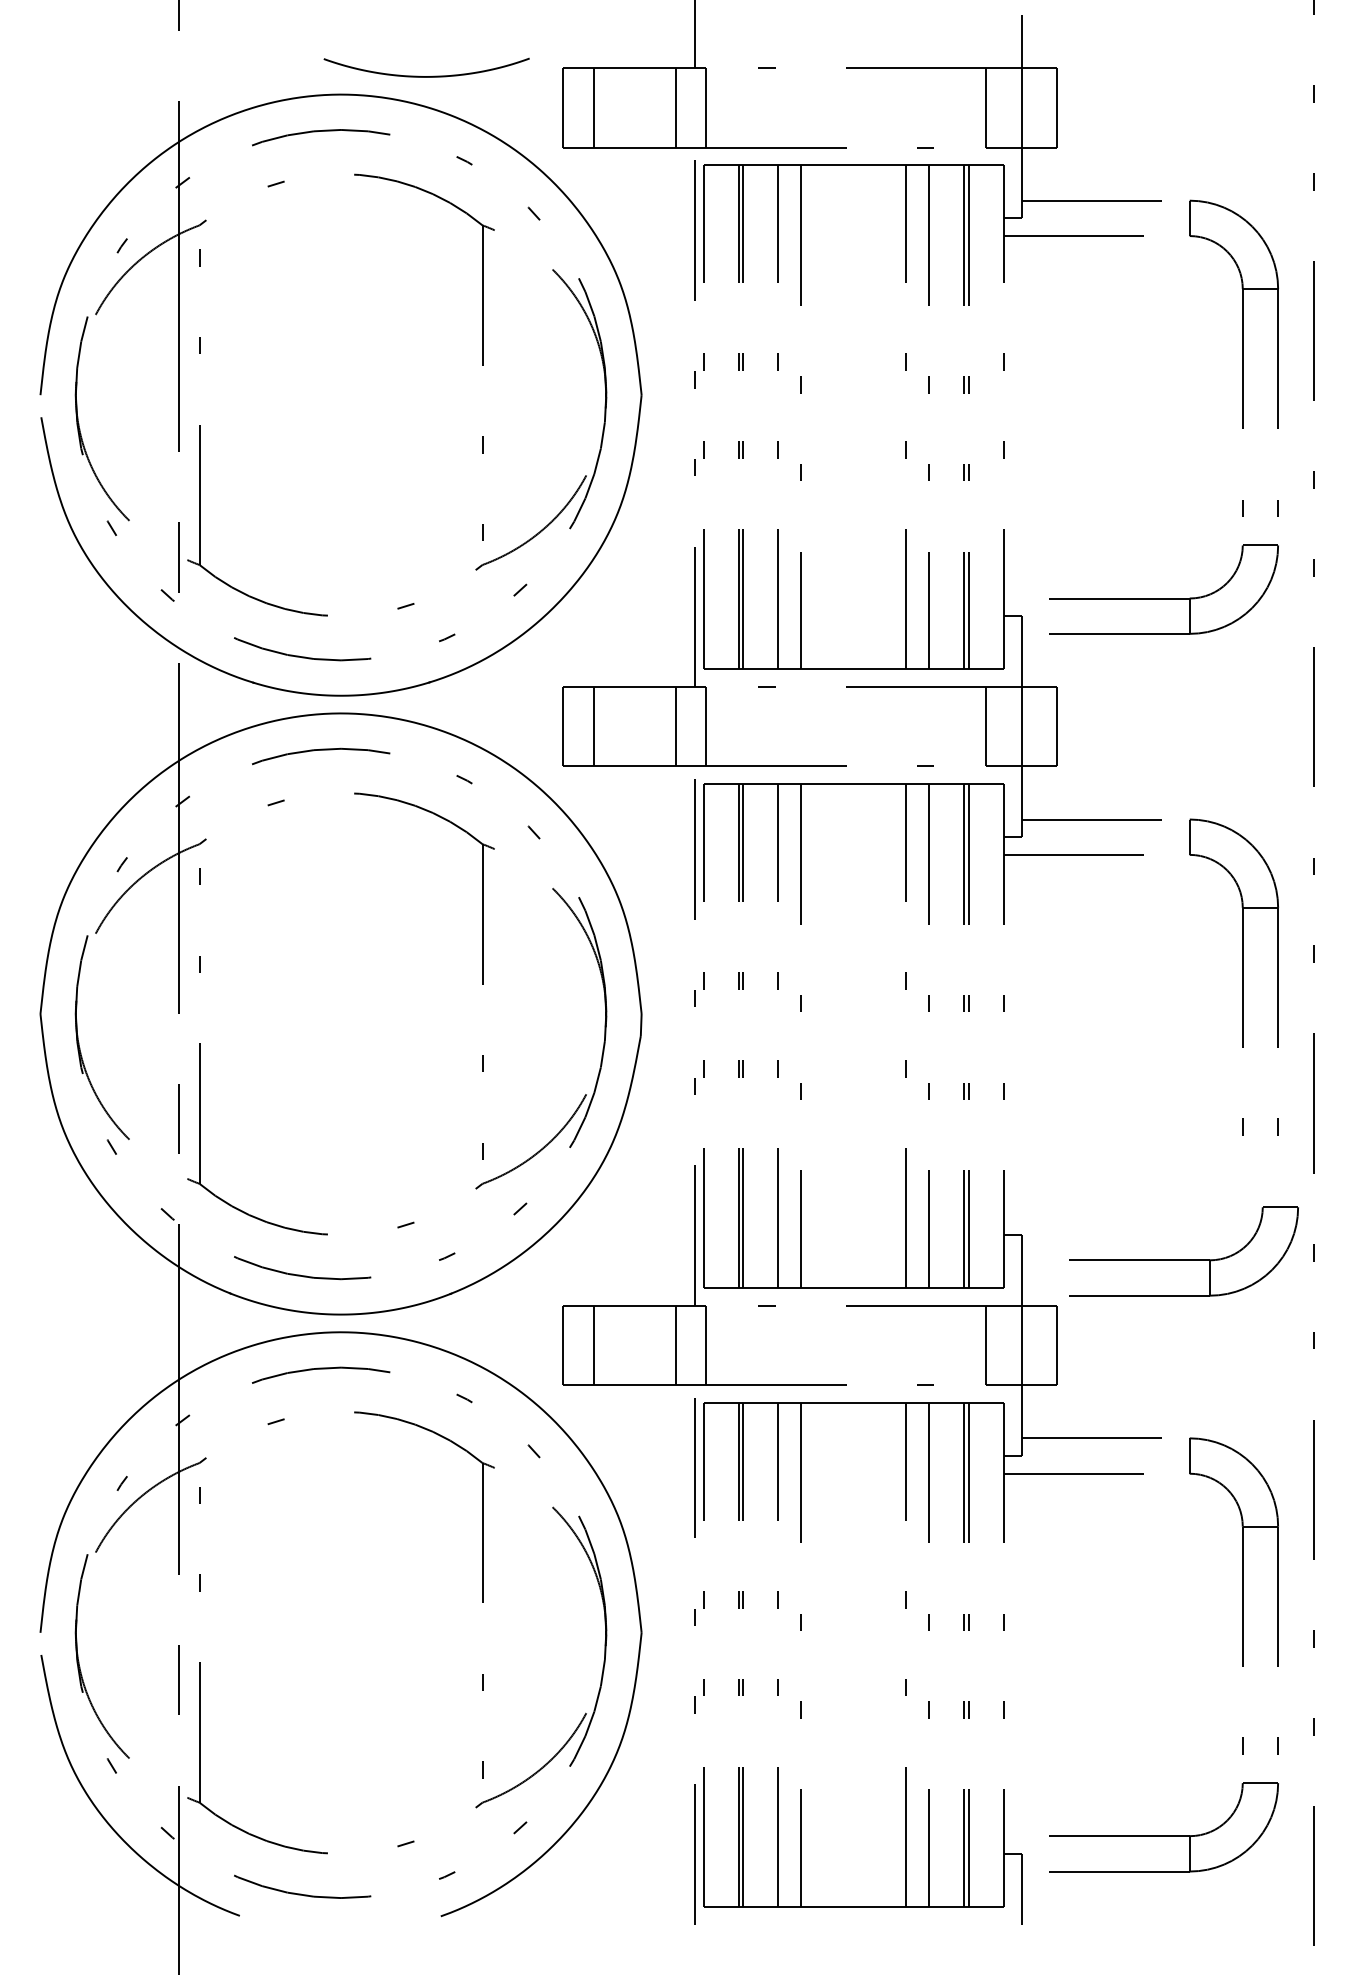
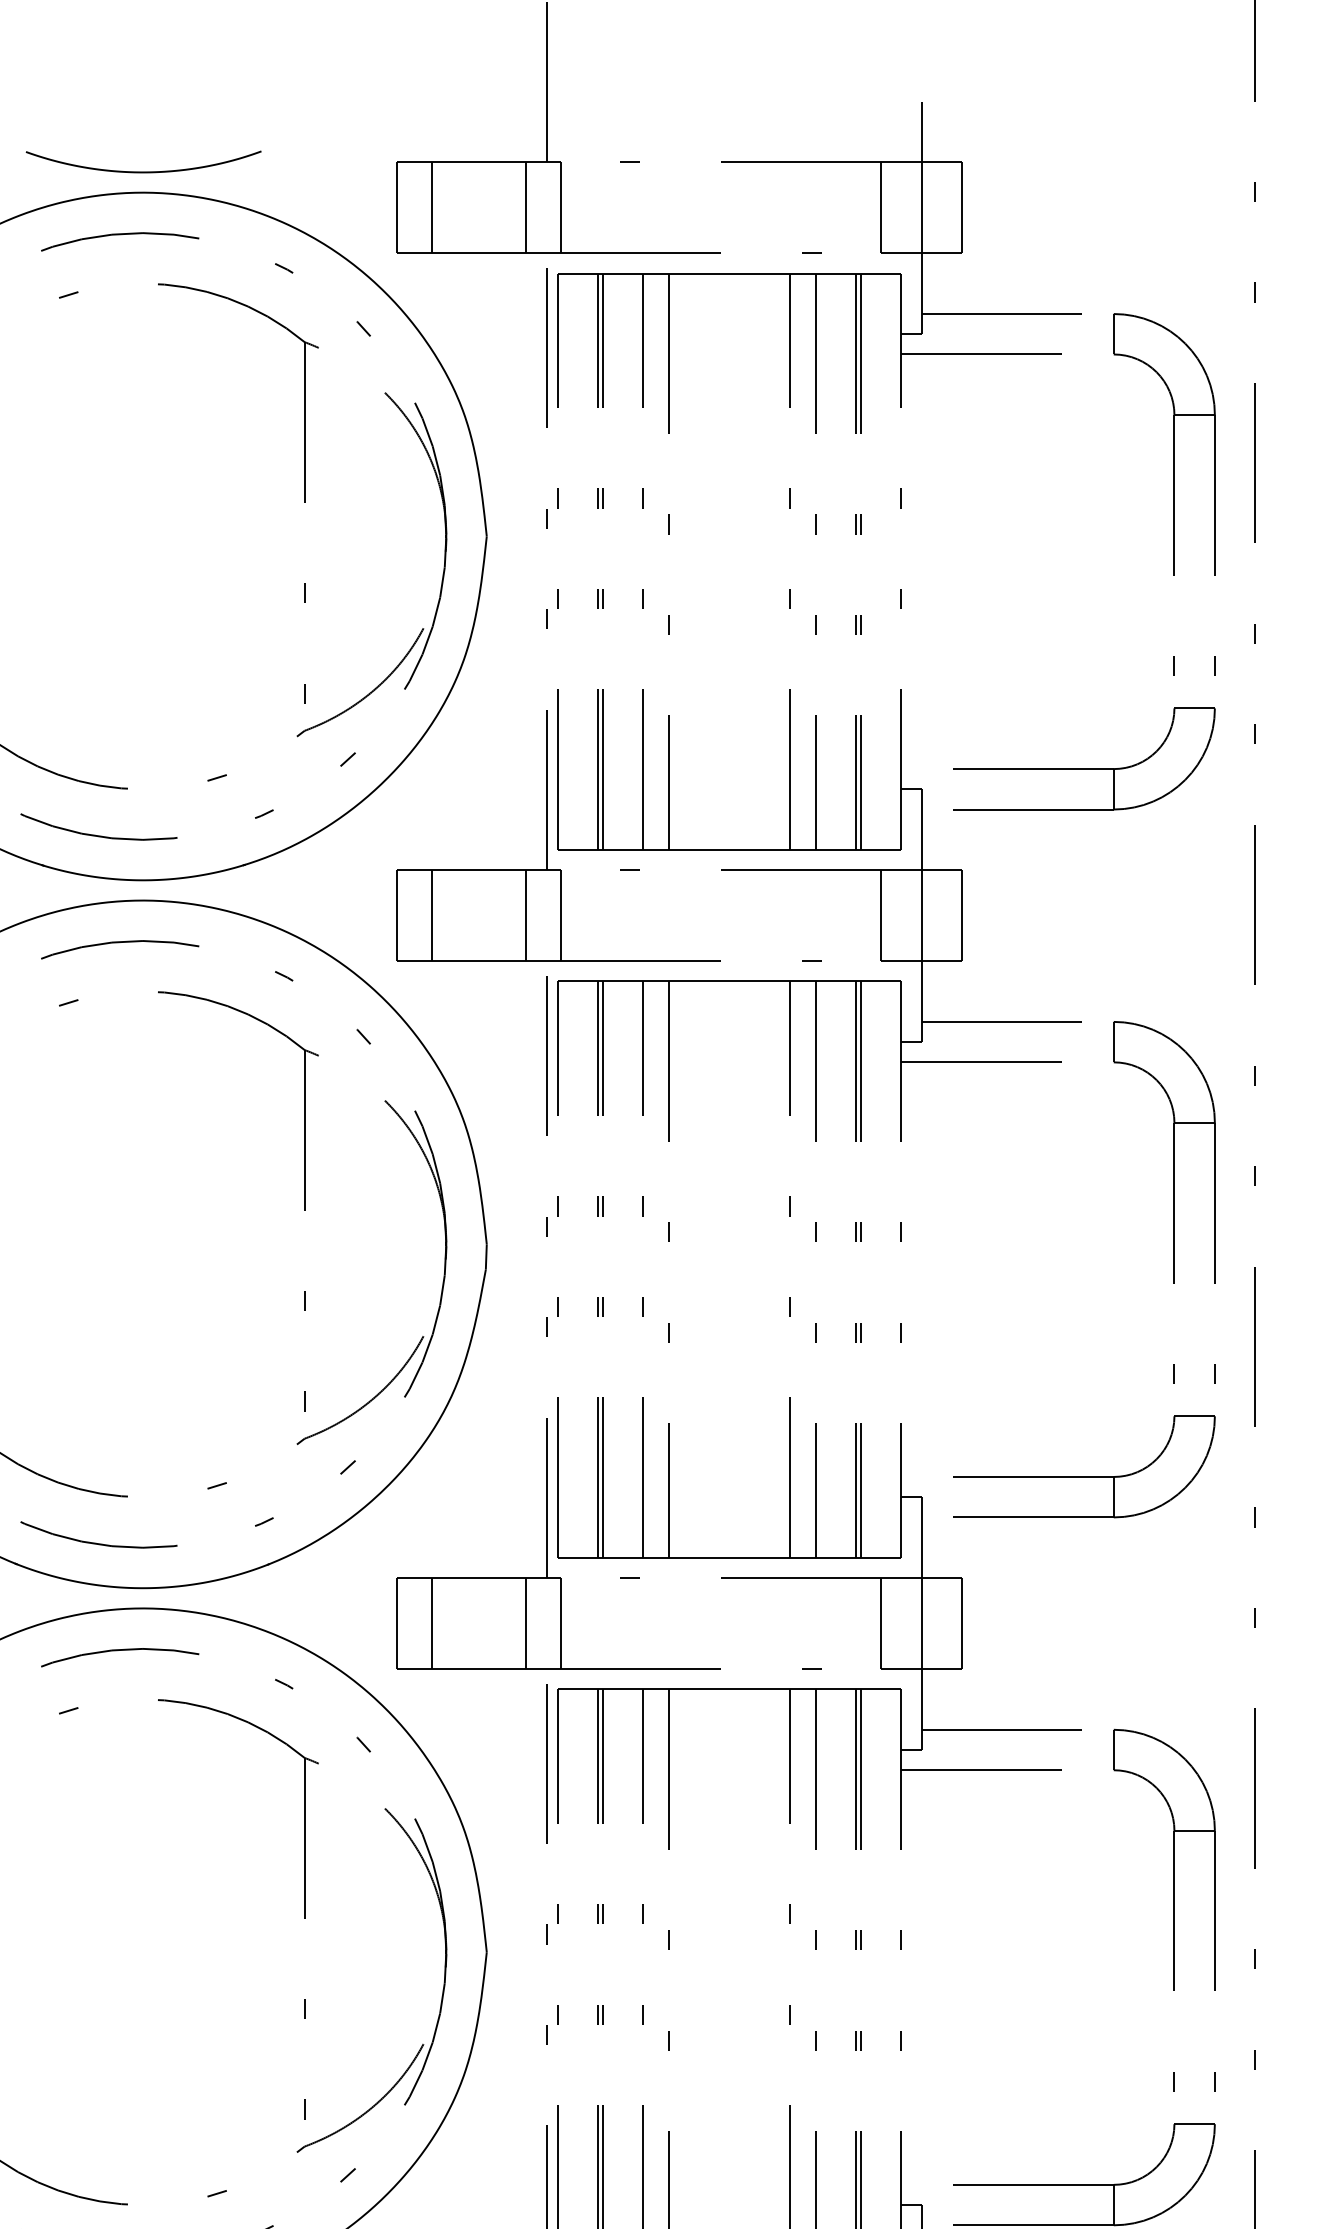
curve: (426, 76) -> (143, 171), moved
part: (1183, 1259) -> (1083, 1476), moved

